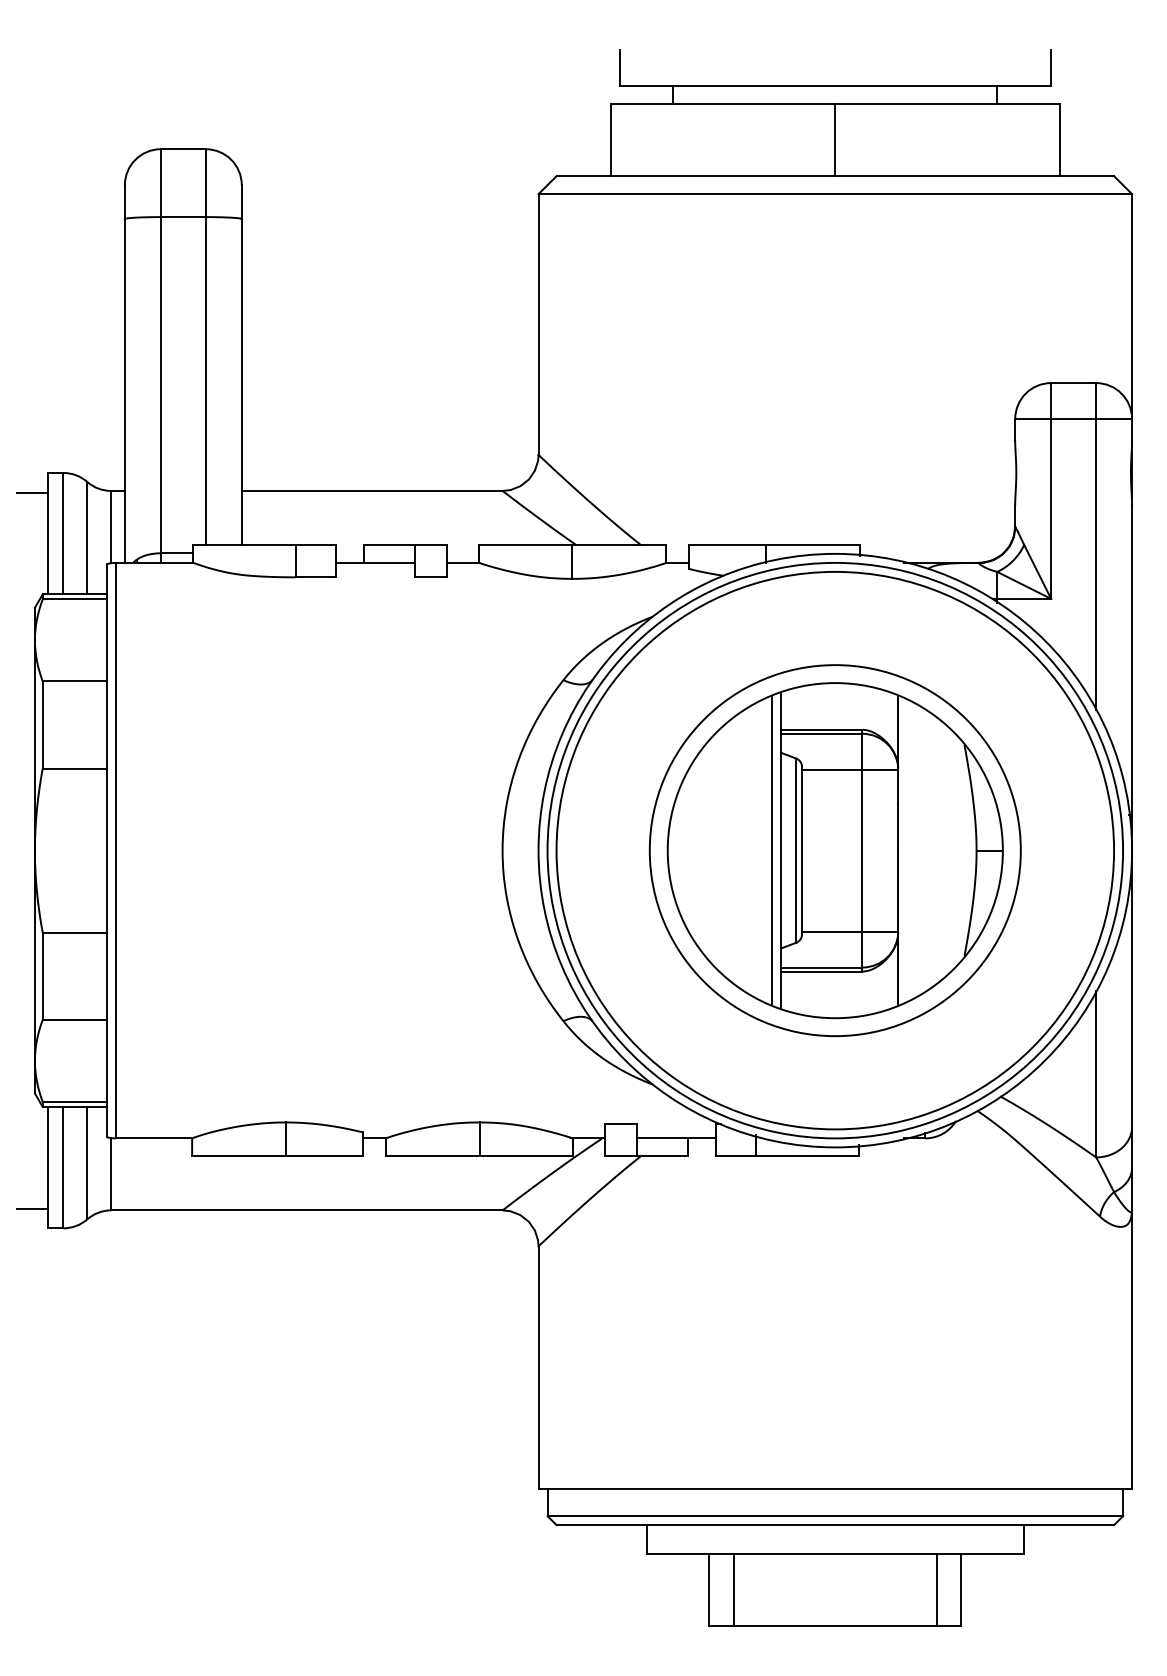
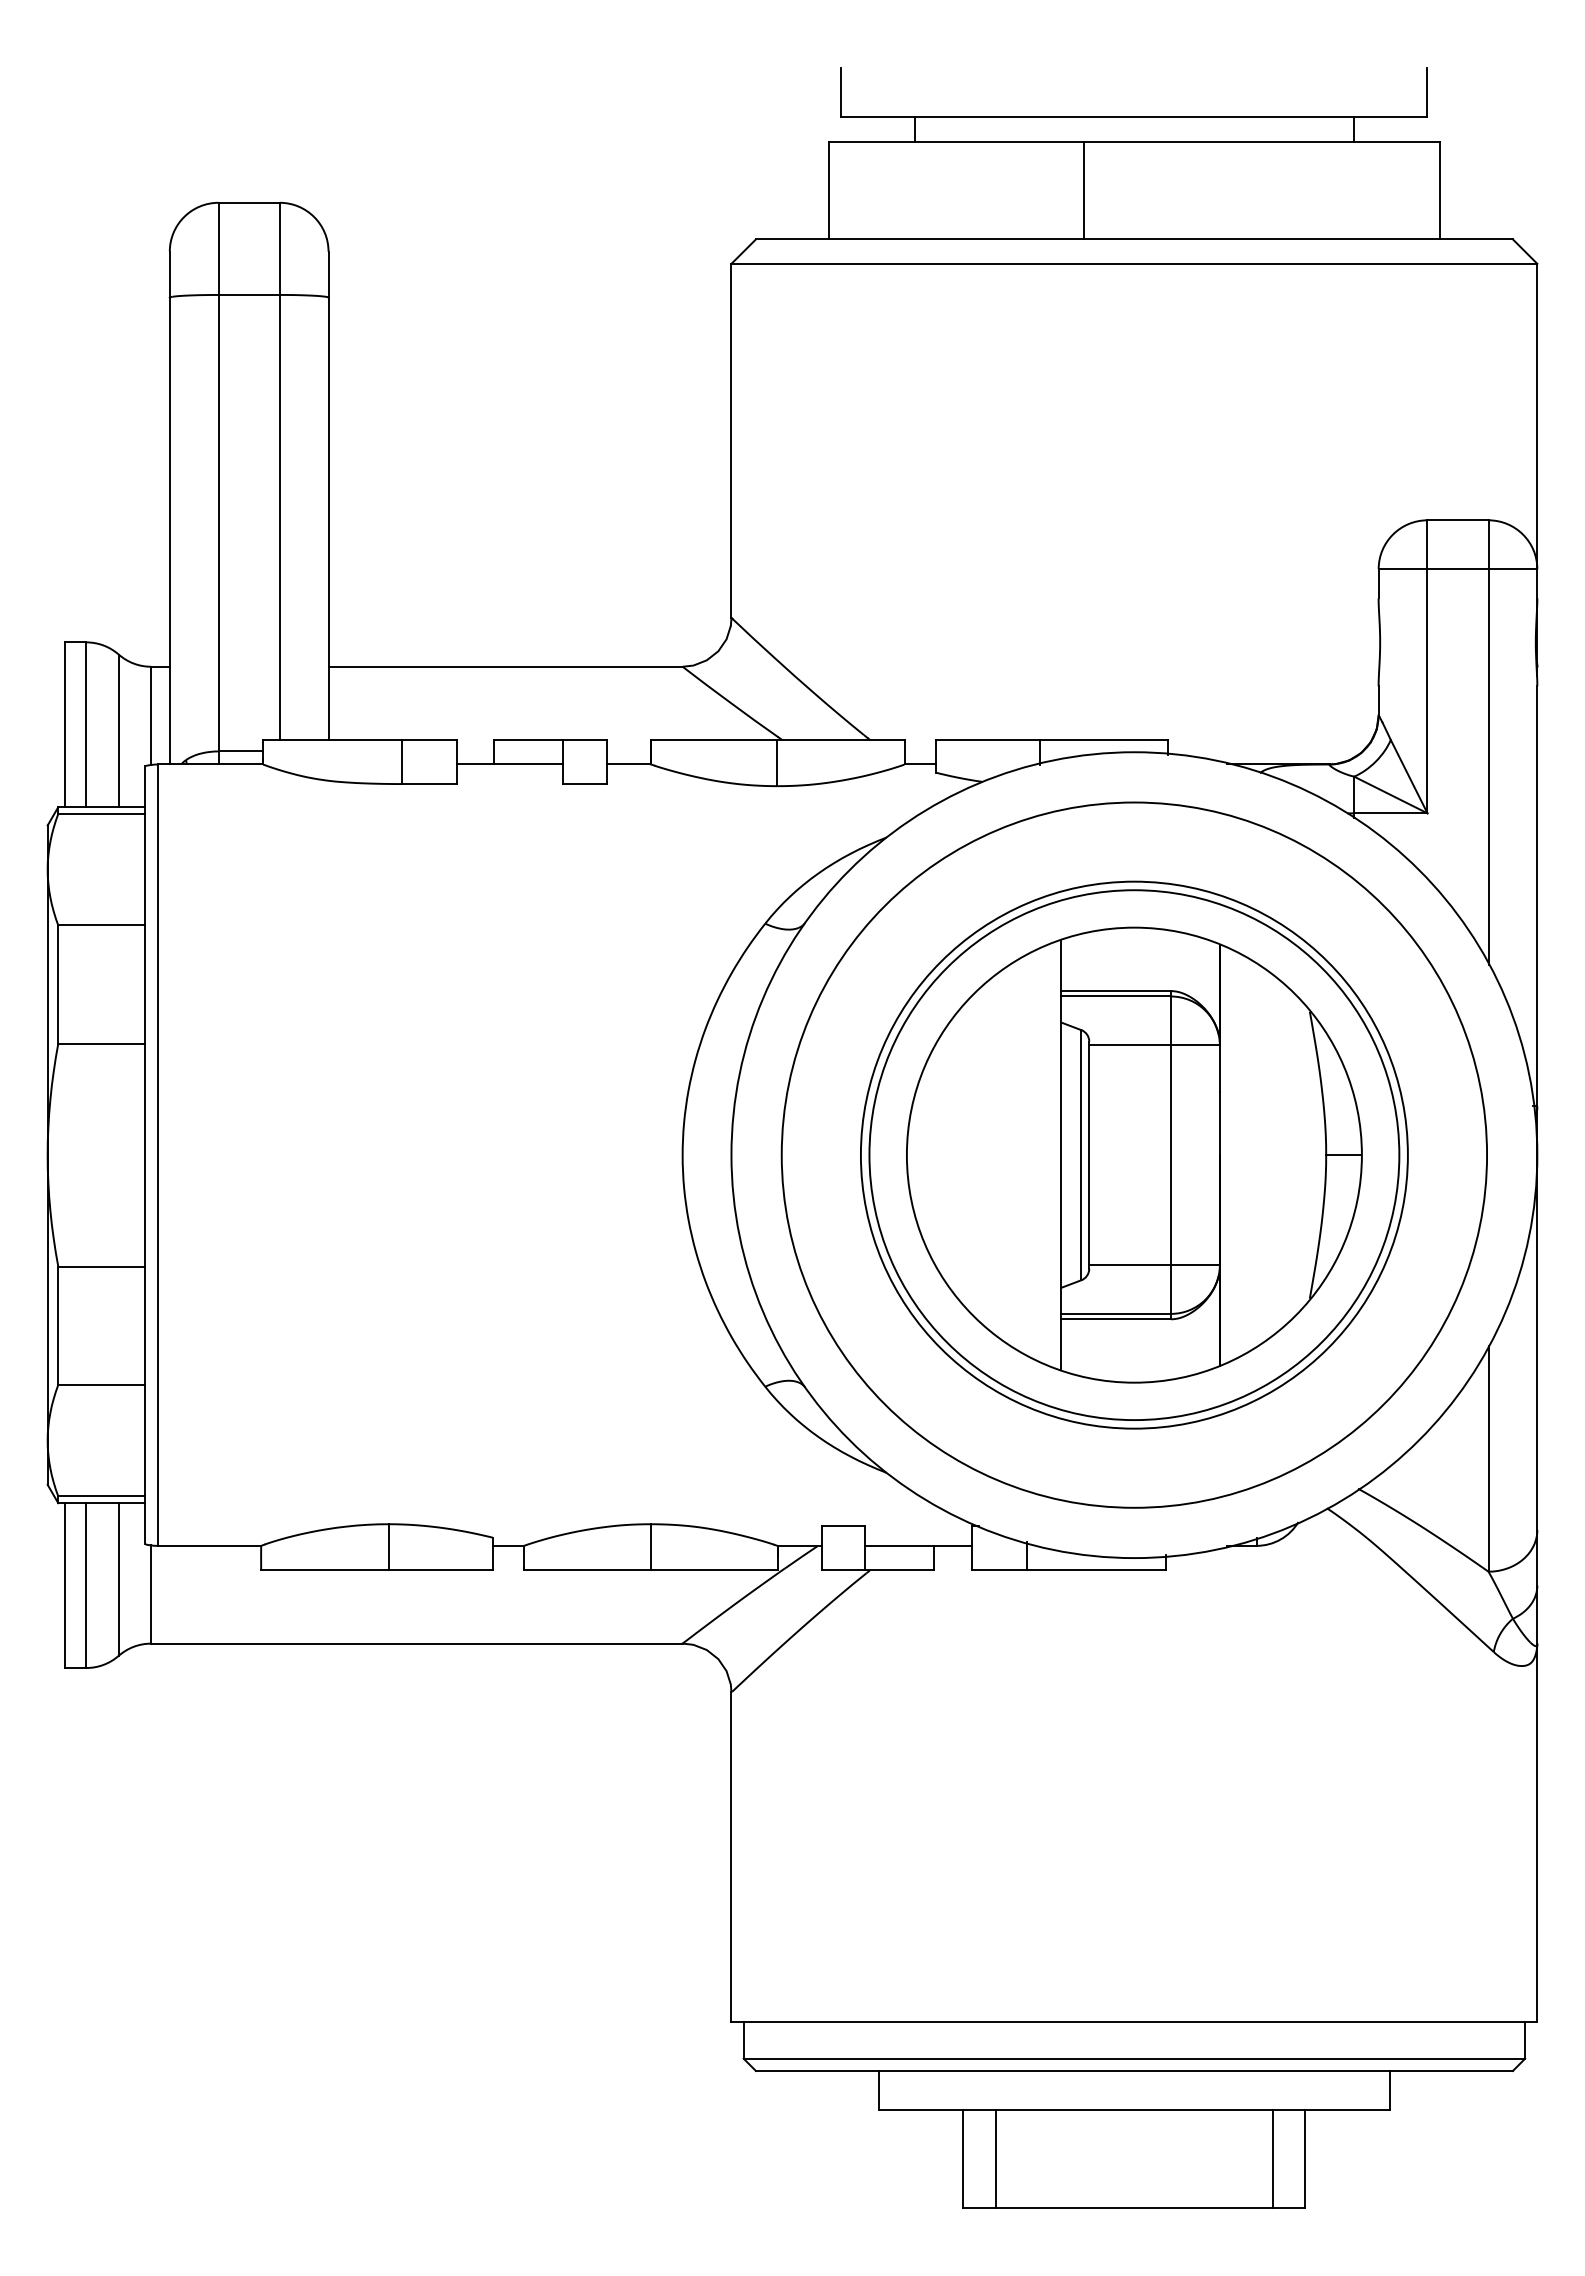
line: (835, 140) -> (1084, 190), moved
line: (31, 492) -> (43, 669), removed
line: (772, 850) -> (1048, 1155), removed
circle: (834, 850) -> (1133, 1154), size x0.7
circle: (835, 850) -> (1134, 1154), size x0.7
circle: (835, 850) -> (1134, 1155), size x1.4
line: (31, 1208) -> (43, 1641), removed

